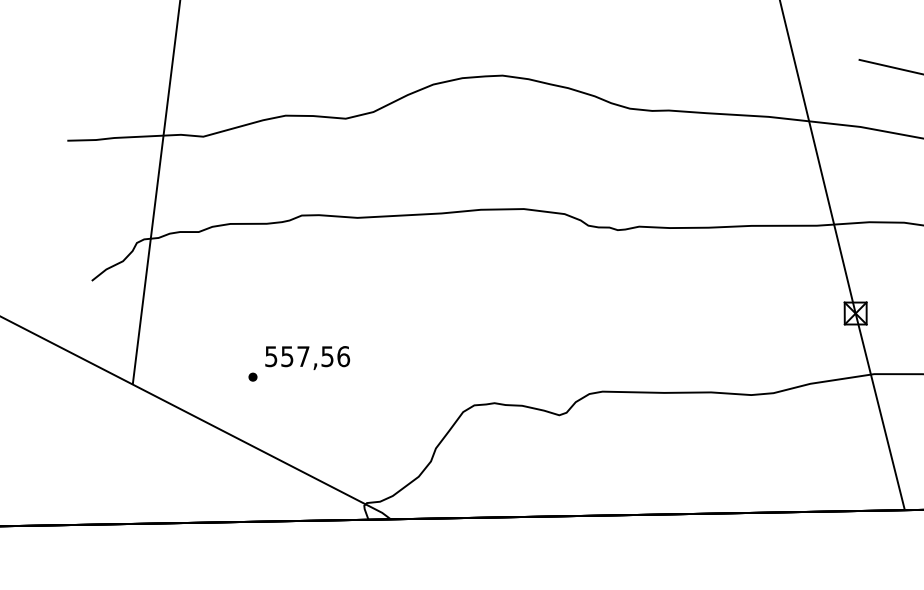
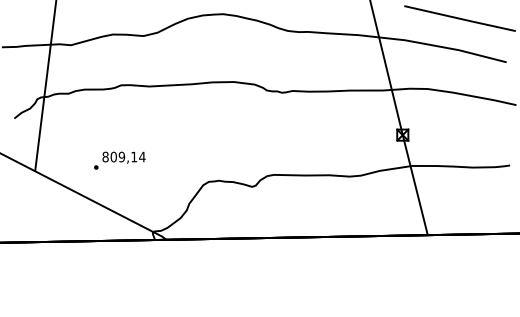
text: (306, 355) -> (123, 156), 557,56 -> 809,14

